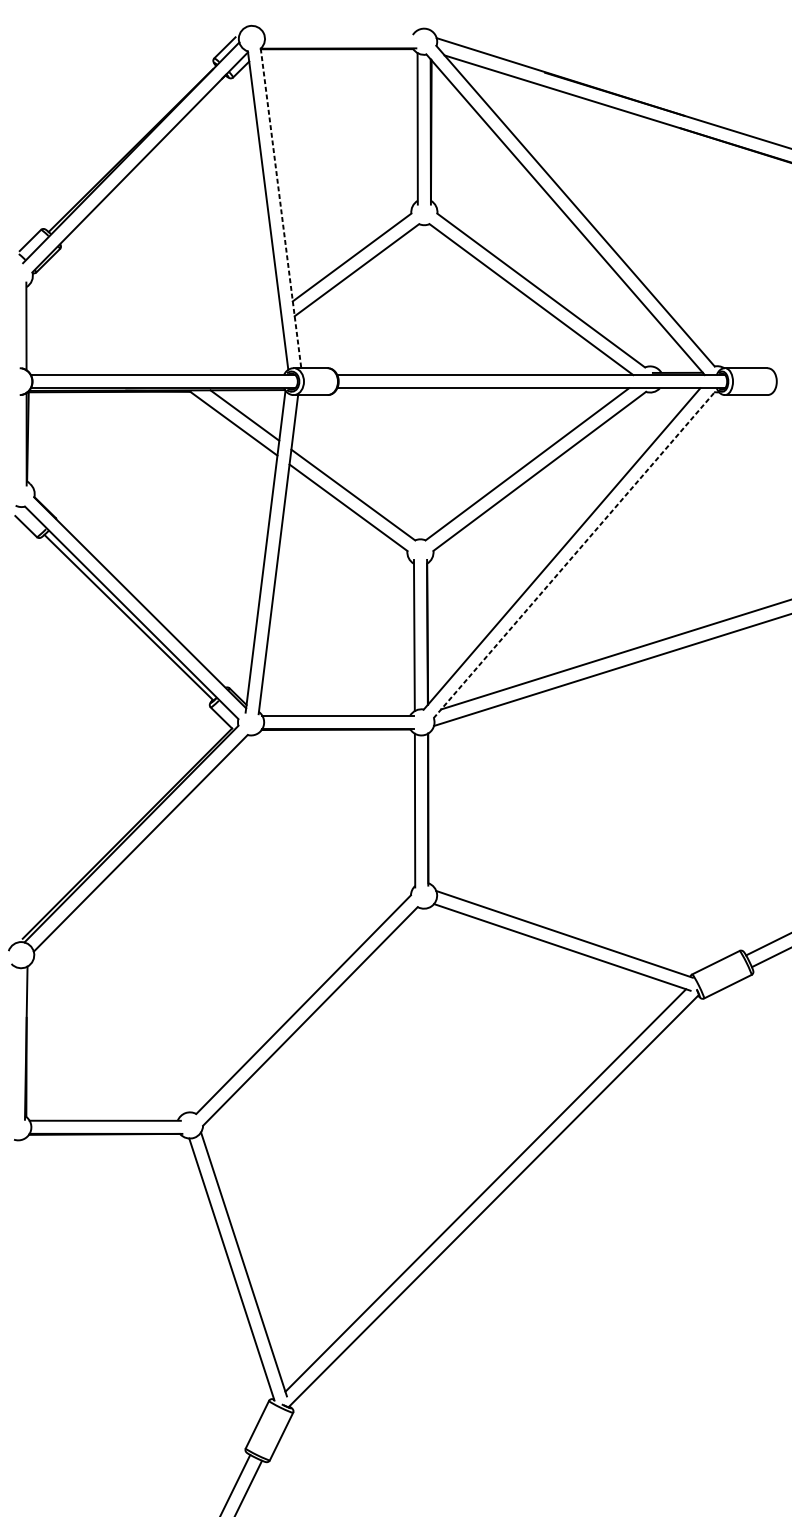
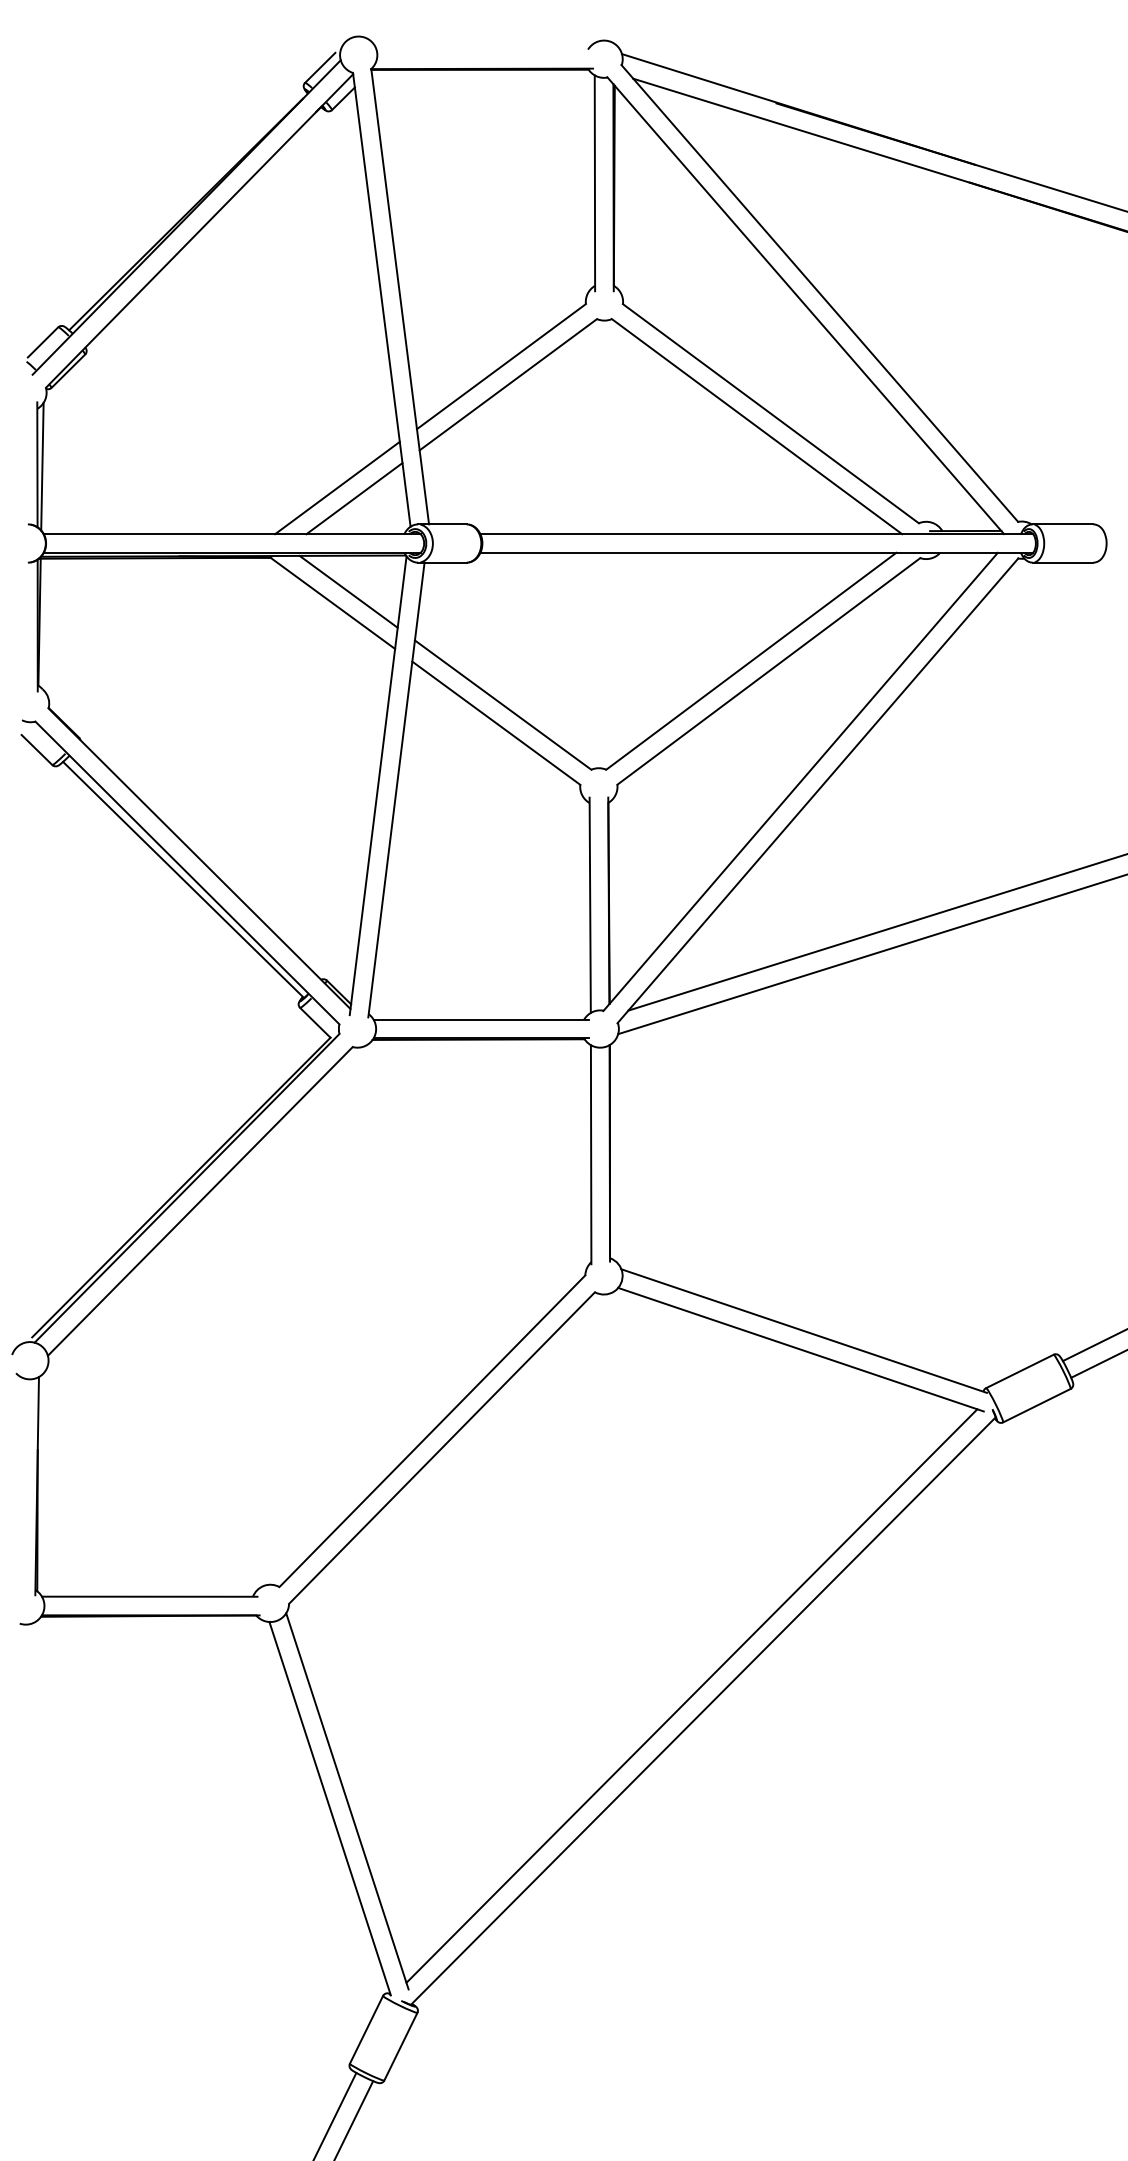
line: (281, 208) -> (400, 296), dashed -> solid
line: (30, 327) -> (42, 466), added
line: (237, 342) -> (337, 487), added
line: (248, 350) -> (354, 498), added
line: (573, 554) -> (817, 790), dashed -> solid

